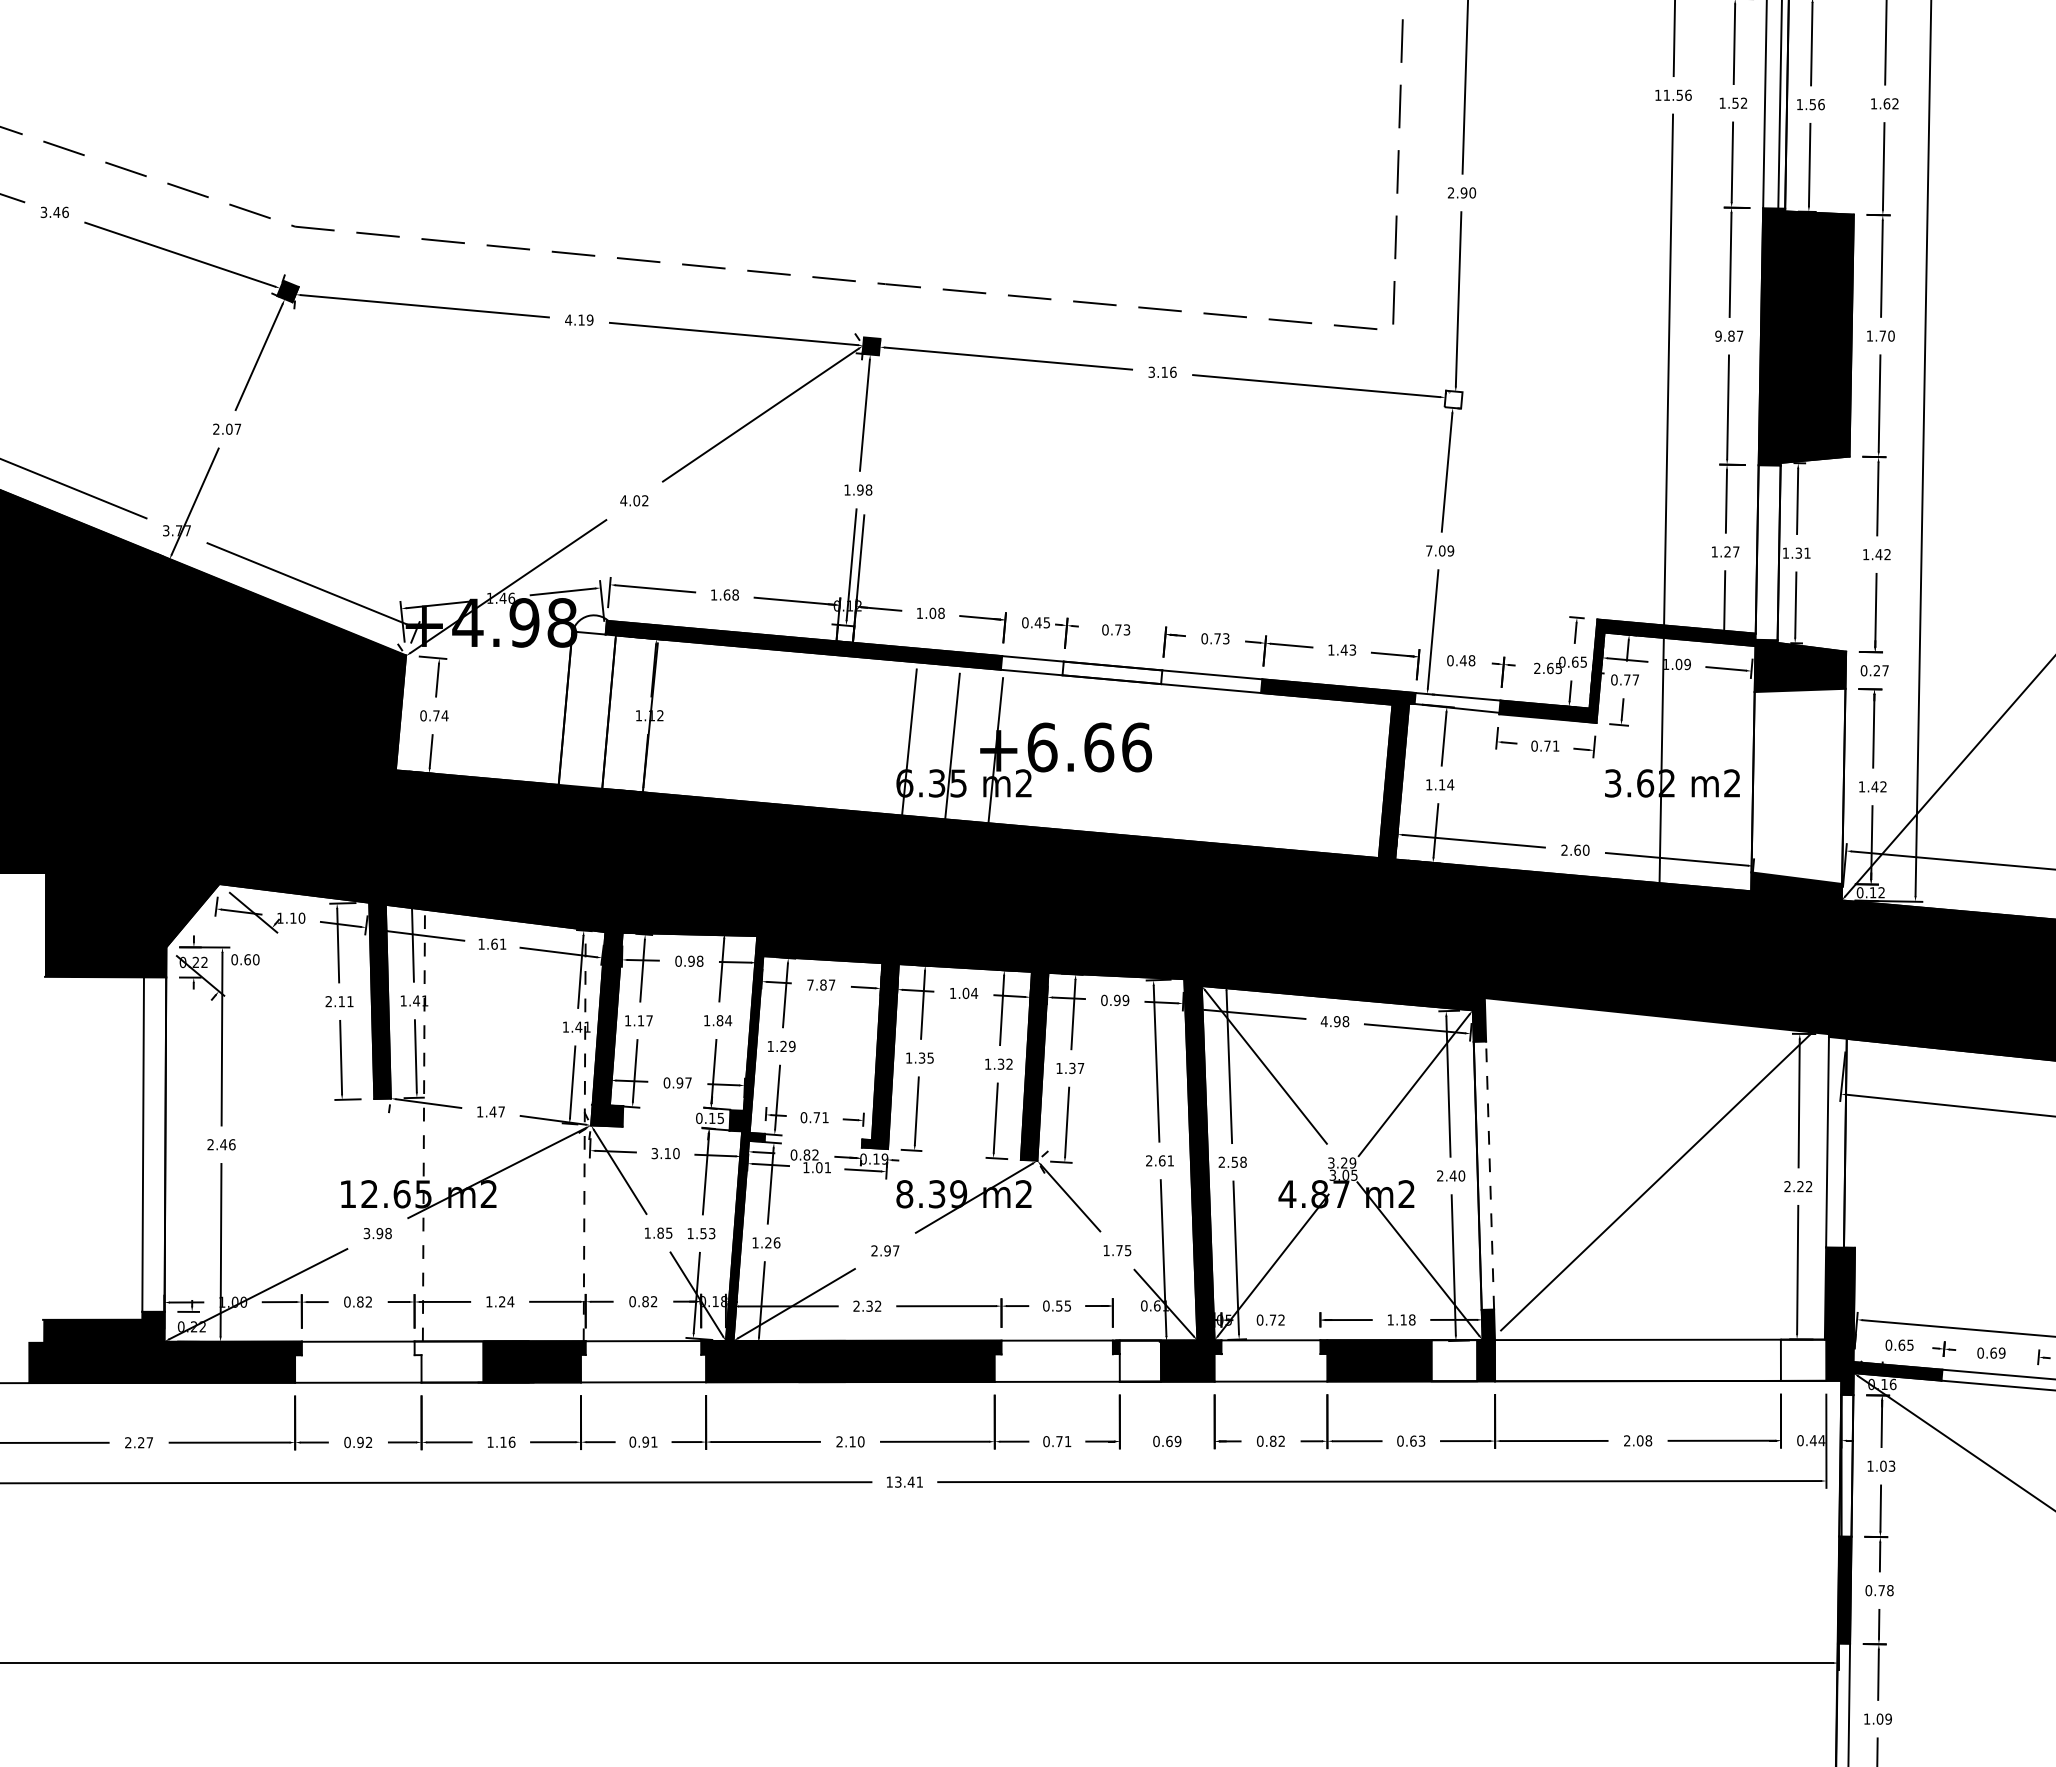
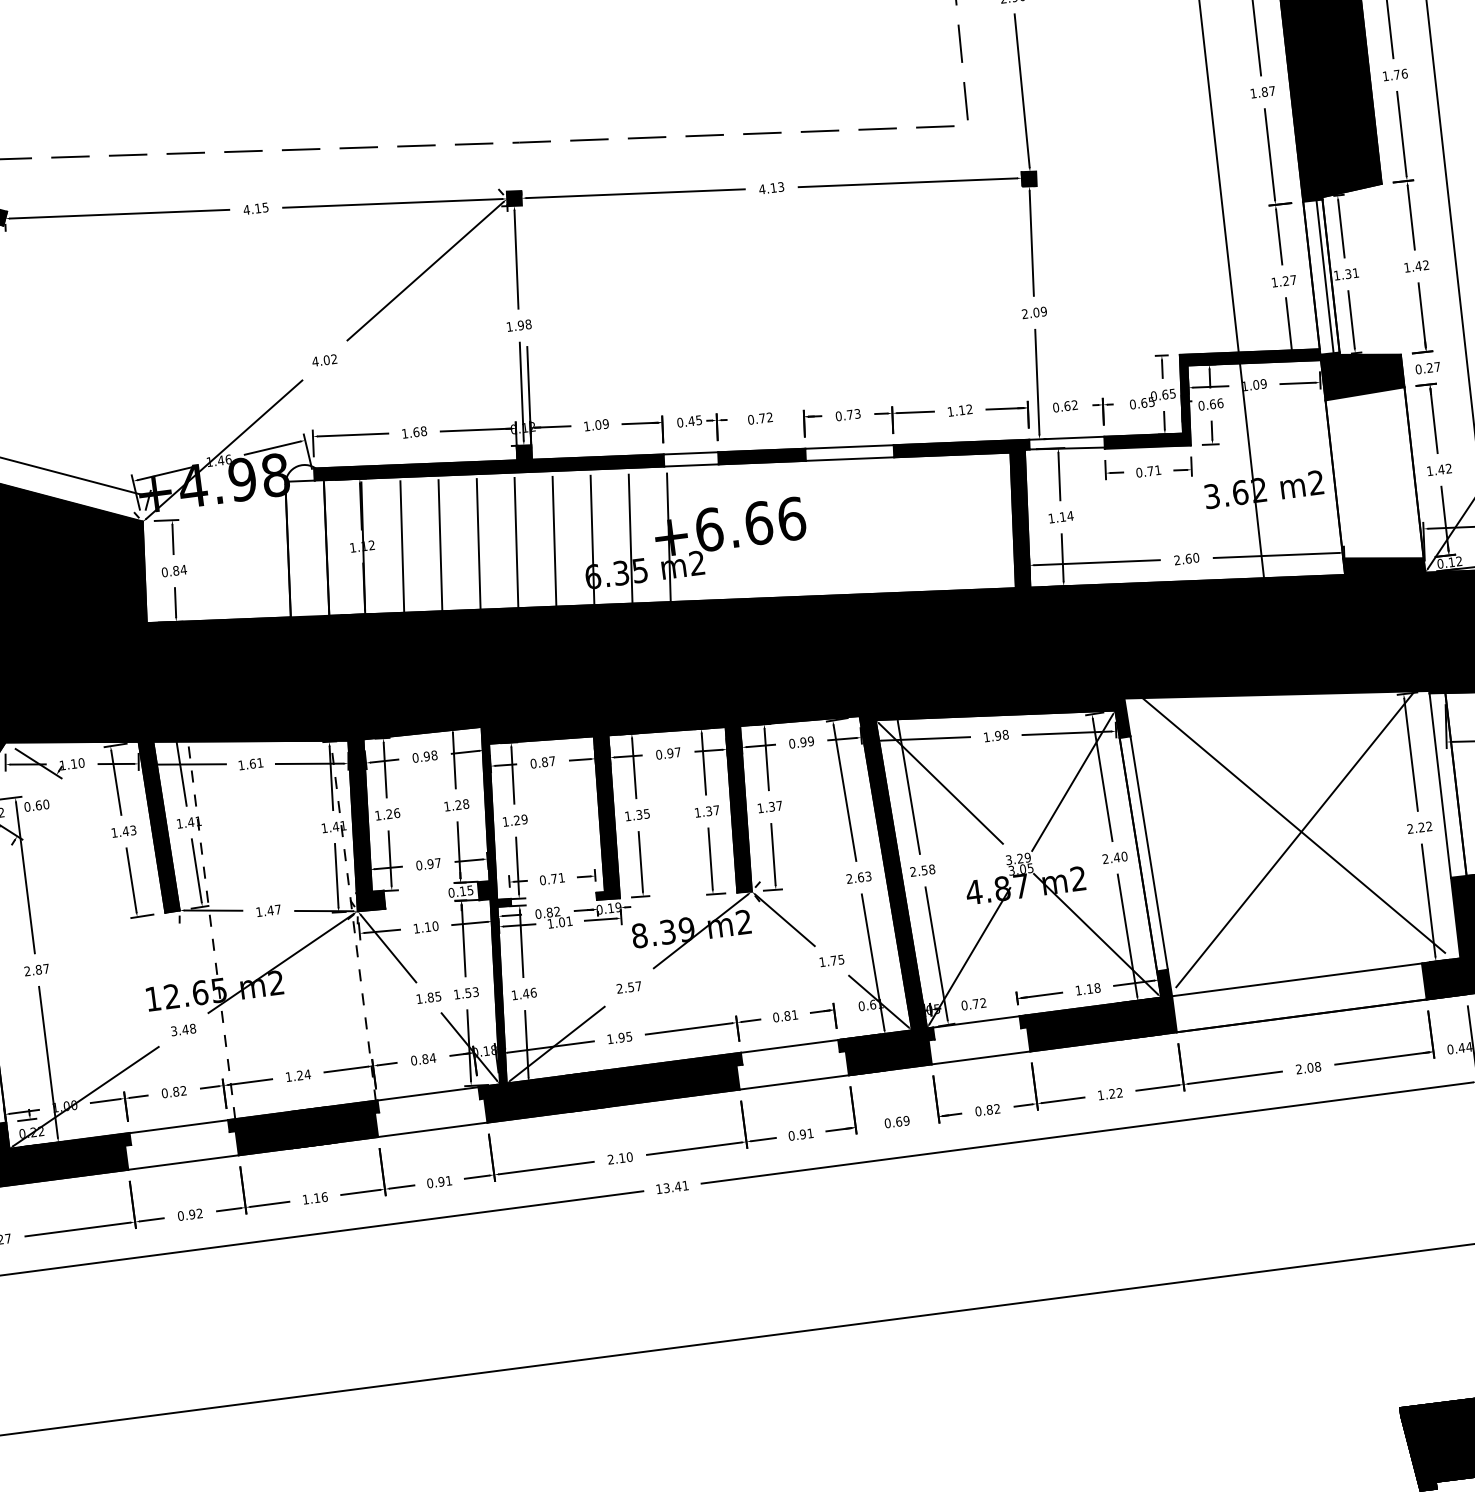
text: (589, 319) -> (264, 207), 4.19 -> 4.15
text: (1718, 335) -> (1253, 92), 9.87 -> 1.87
text: (1891, 335) -> (1404, 73), 1.70 -> 1.76
text: (1162, 371) -> (771, 187), 3.16 -> 4.13
fill: (1453, 399) -> (1029, 178), added
text: (1429, 550) -> (1025, 313), 7.09 -> 2.09
line: (1771, 552) -> (1324, 276), added
text: (941, 613) -> (605, 424), 1.08 -> 1.09
text: (1126, 630) -> (769, 417), 0.73 -> 0.72
fill: (845, 633) -> (524, 452), added
text: (1348, 649) -> (965, 409), 1.43 -> 1.12
text: (1467, 660) -> (1070, 405), 0.48 -> 0.62
text: (1537, 668) -> (1133, 404), 2.65 -> 0.65
fill: (1112, 672) -> (762, 456), added
text: (1631, 679) -> (1216, 403), 0.77 -> 0.66
text: (436, 715) -> (176, 570), 0.74 -> 0.84
line: (693, 723) -> (401, 548), added
line: (736, 727) -> (439, 546), added
line: (780, 732) -> (478, 546), added
line: (822, 736) -> (515, 545), added
line: (865, 740) -> (553, 543), added
text: (810, 984) -> (533, 763), 7.87 -> 0.87
text: (963, 992) -> (668, 752), 1.04 -> 0.97
text: (339, 1001) -> (123, 831), 2.11 -> 1.43
text: (645, 1020) -> (393, 813), 1.17 -> 1.26
text: (724, 1020) -> (462, 804), 1.84 -> 1.28
text: (1323, 1021) -> (986, 737), 4.98 -> 1.98
text: (1009, 1063) -> (716, 809), 1.32 -> 1.37
text: (227, 1144) -> (42, 969), 2.46 -> 2.87
text: (654, 1153) -> (416, 928), 3.10 -> 1.10
text: (1170, 1160) -> (868, 876), 2.61 -> 2.63
line: (1656, 1165) -> (1293, 825), added
line: (1490, 1175) -> (1149, 852), dashed -> solid
text: (379, 1233) -> (185, 1029), 3.98 -> 3.48
text: (767, 1242) -> (525, 993), 1.26 -> 1.46
text: (887, 1250) -> (631, 986), 2.97 -> 2.57
text: (653, 1301) -> (432, 1058), 0.82 -> 0.84
text: (867, 1305) -> (619, 1037), 2.32 -> 1.95
text: (1063, 1305) -> (791, 1015), 0.55 -> 0.81
fill: (1803, 1359) -> (1443, 978), added
fill: (1139, 1360) -> (863, 1054), added
fill: (1454, 1360) -> (1139, 1018), added
fill: (448, 1361) -> (259, 1133), added
text: (1411, 1440) -> (1110, 1093), 0.63 -> 1.22
text: (1059, 1441) -> (803, 1134), 0.71 -> 0.91

